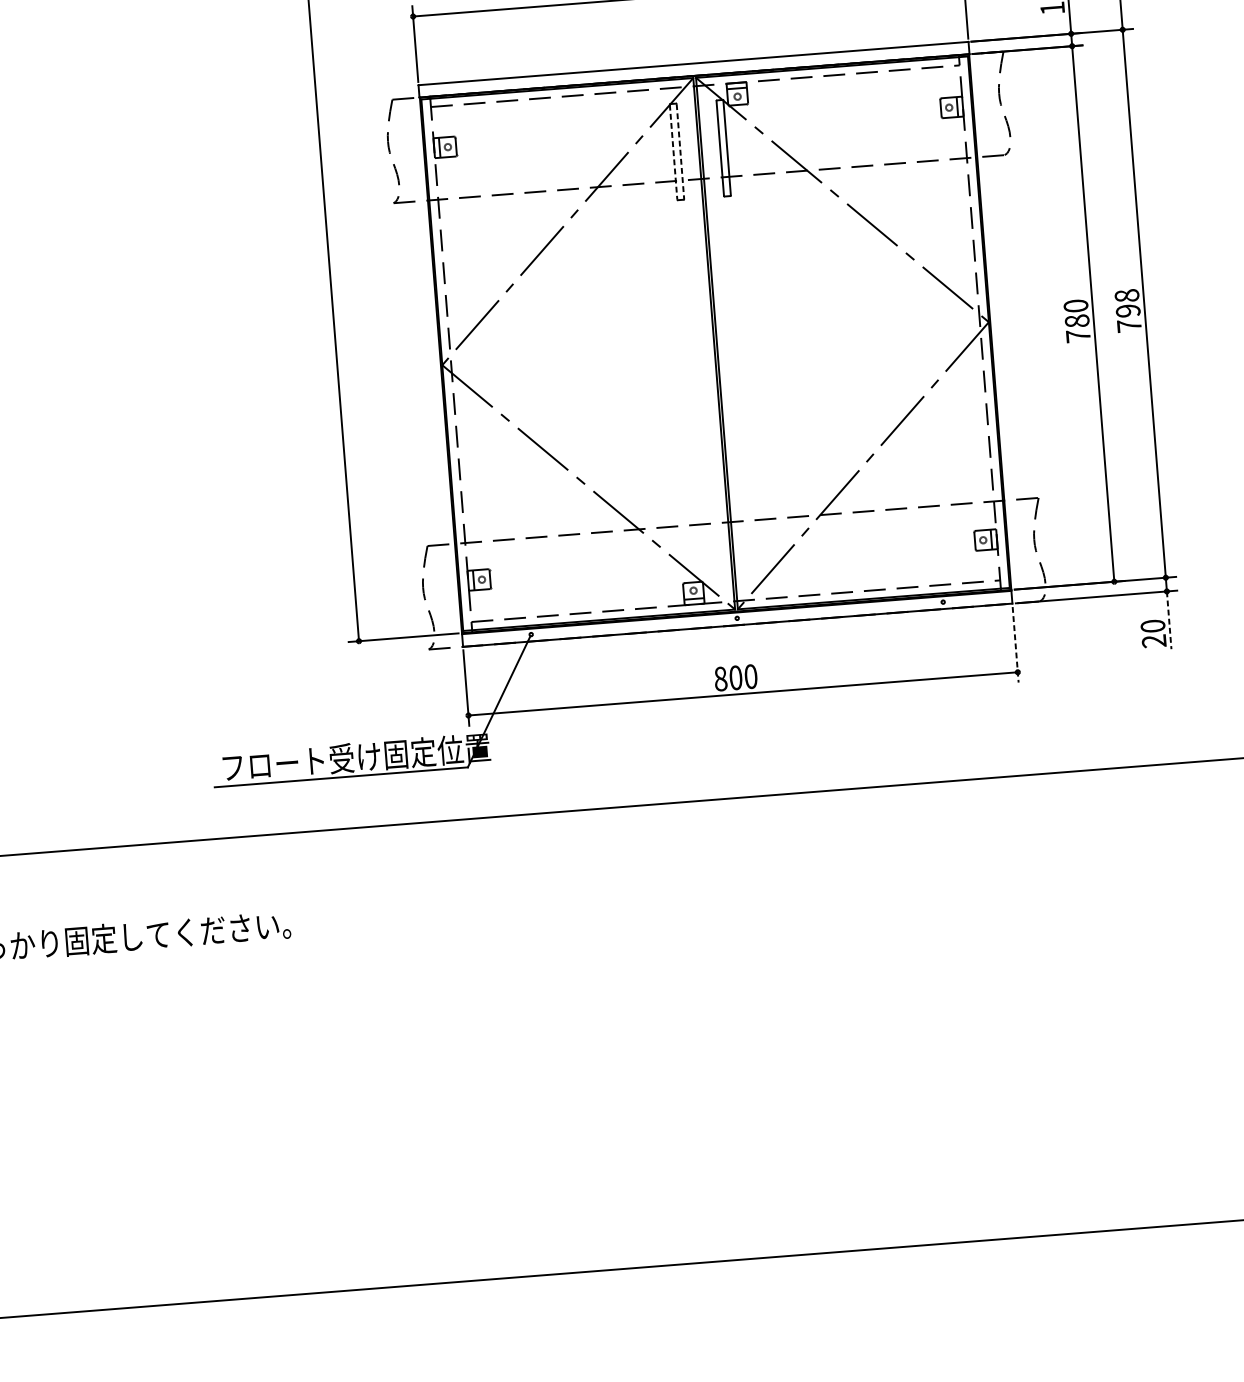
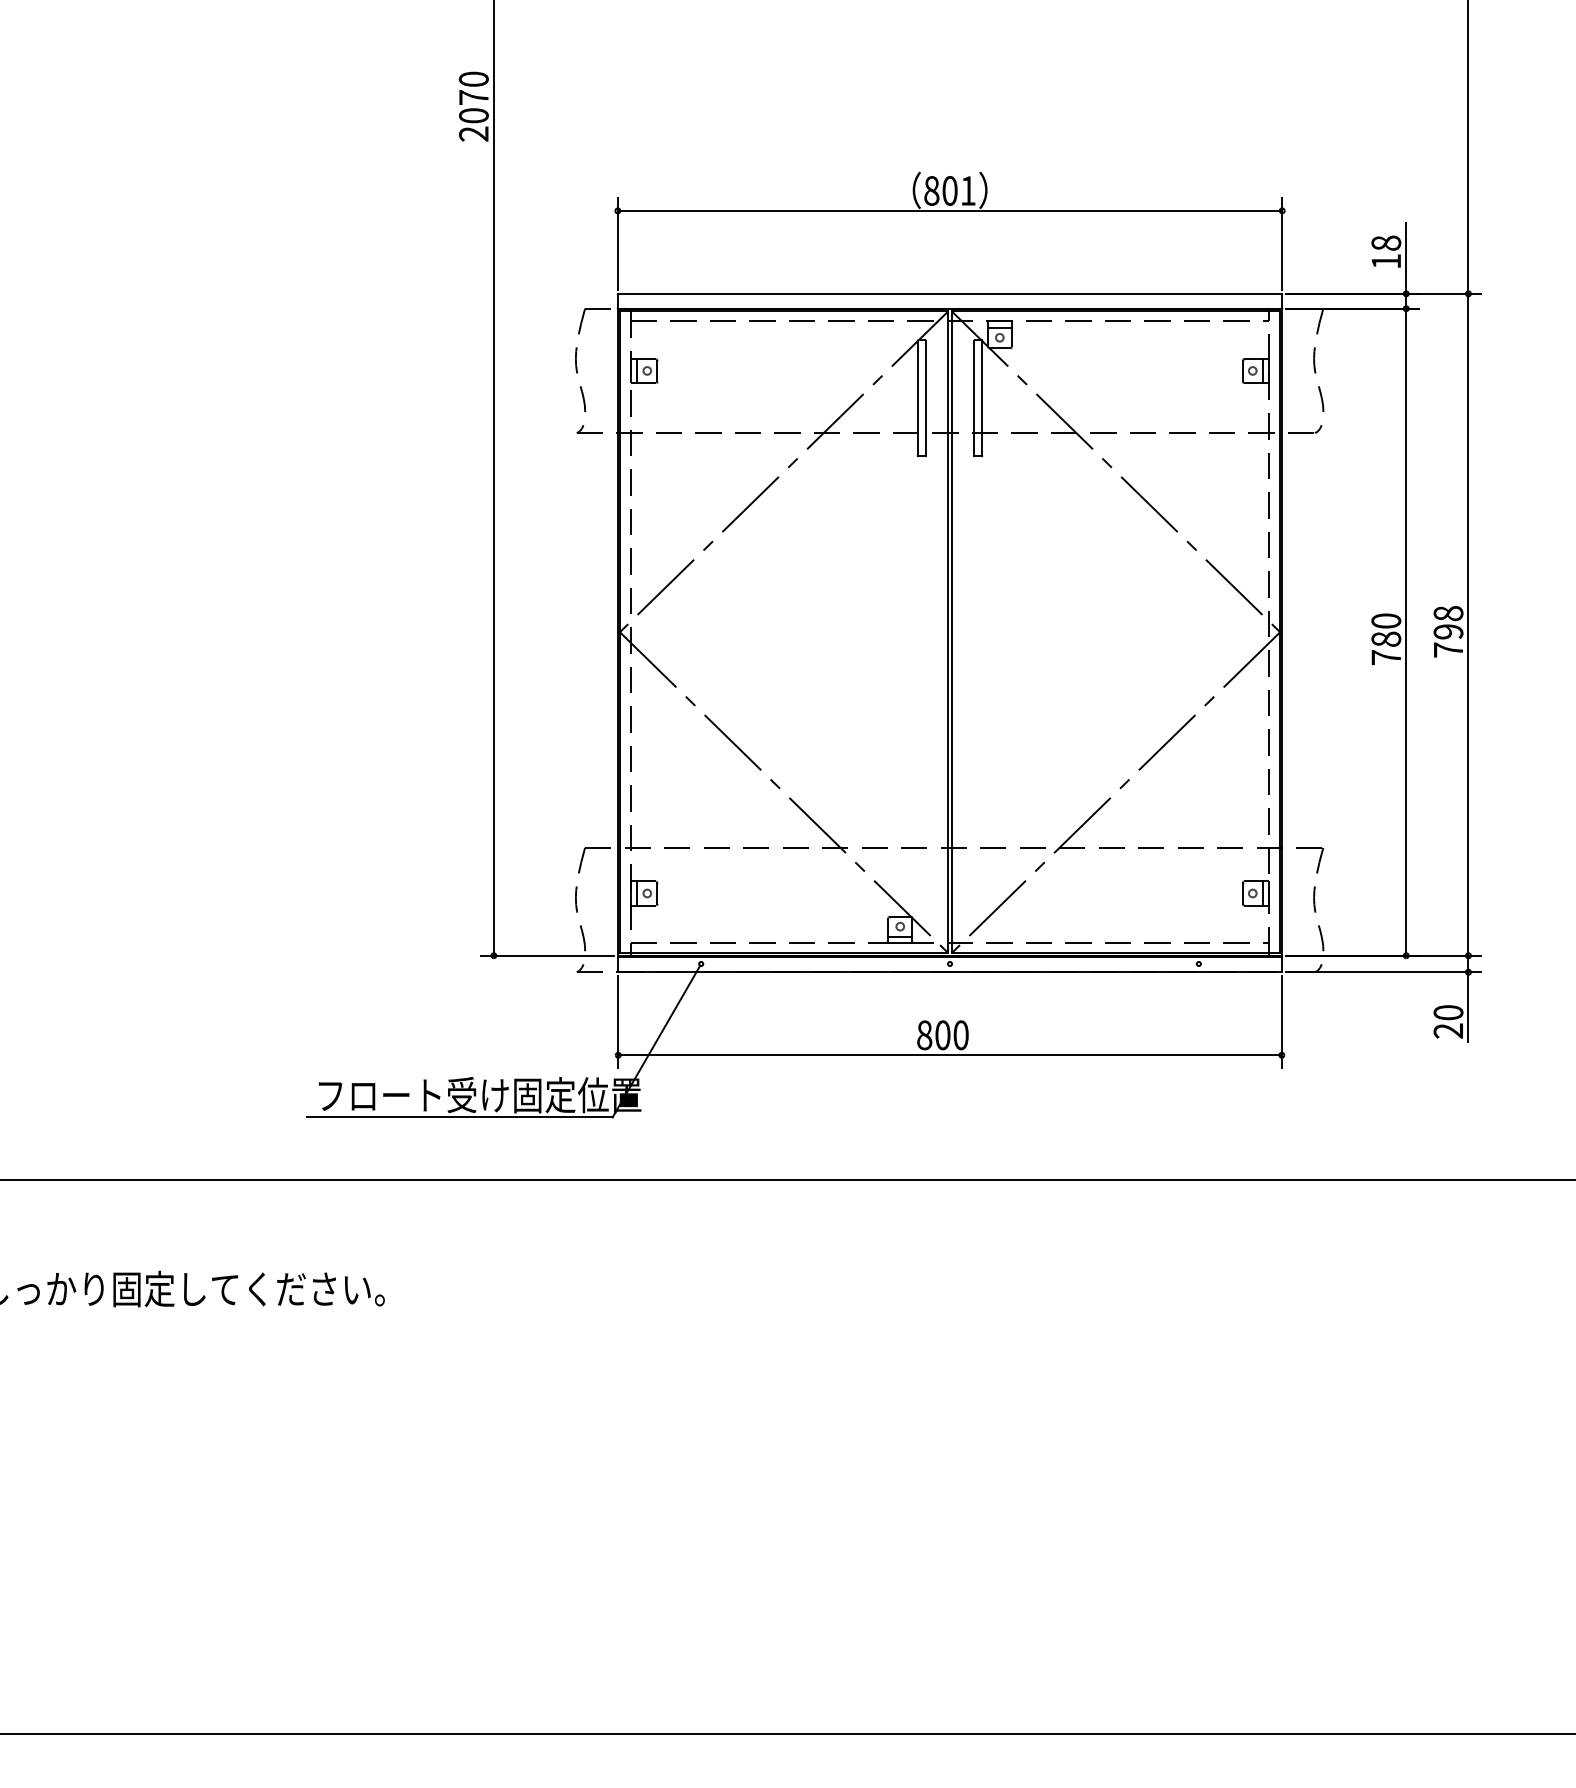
line: (680, 151) -> (925, 398), dashed -> solid
line: (673, 152) -> (917, 398), dashed -> solid
line: (1169, 620) -> (1468, 1007), dashed -> solid
line: (1015, 645) -> (1281, 1022), dashed -> solid

